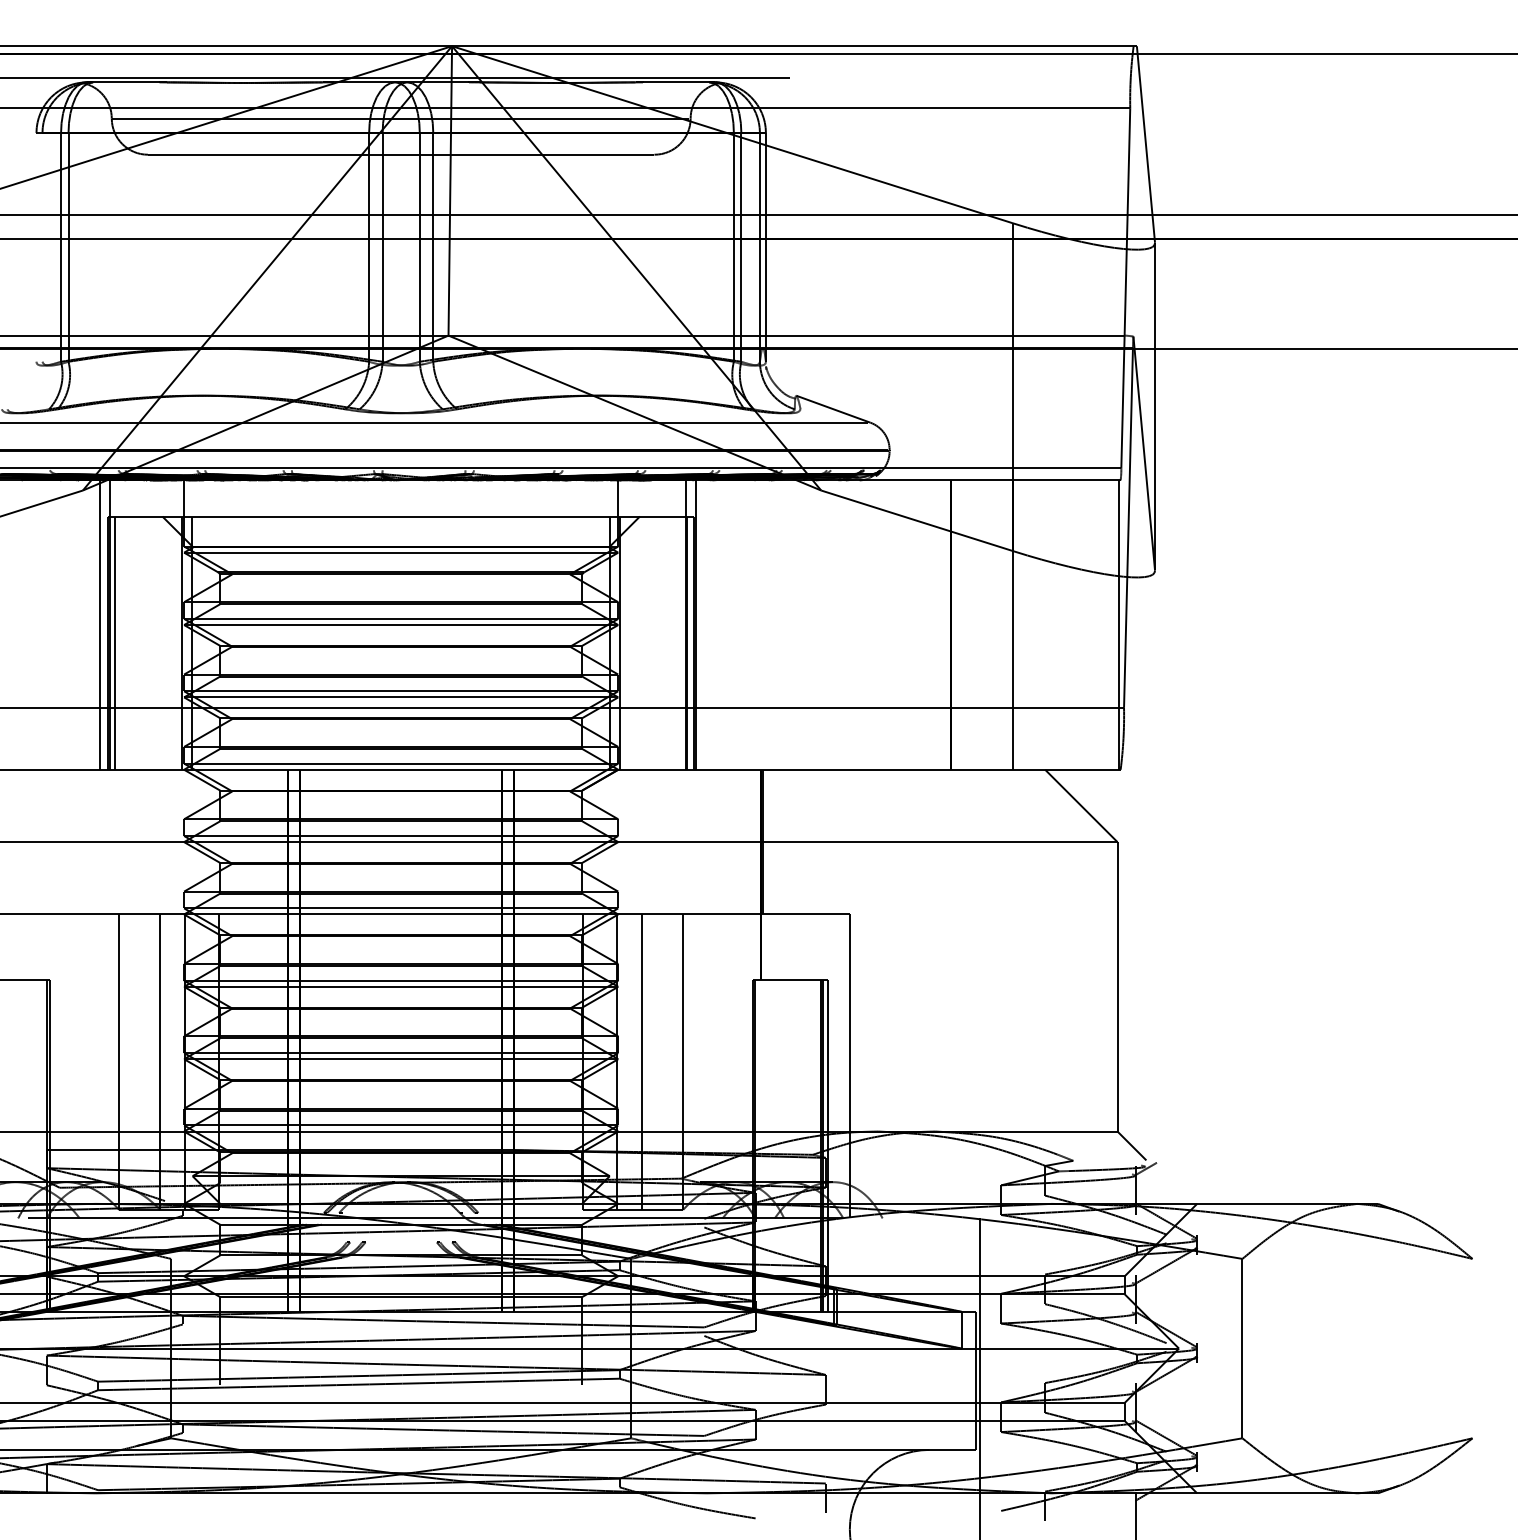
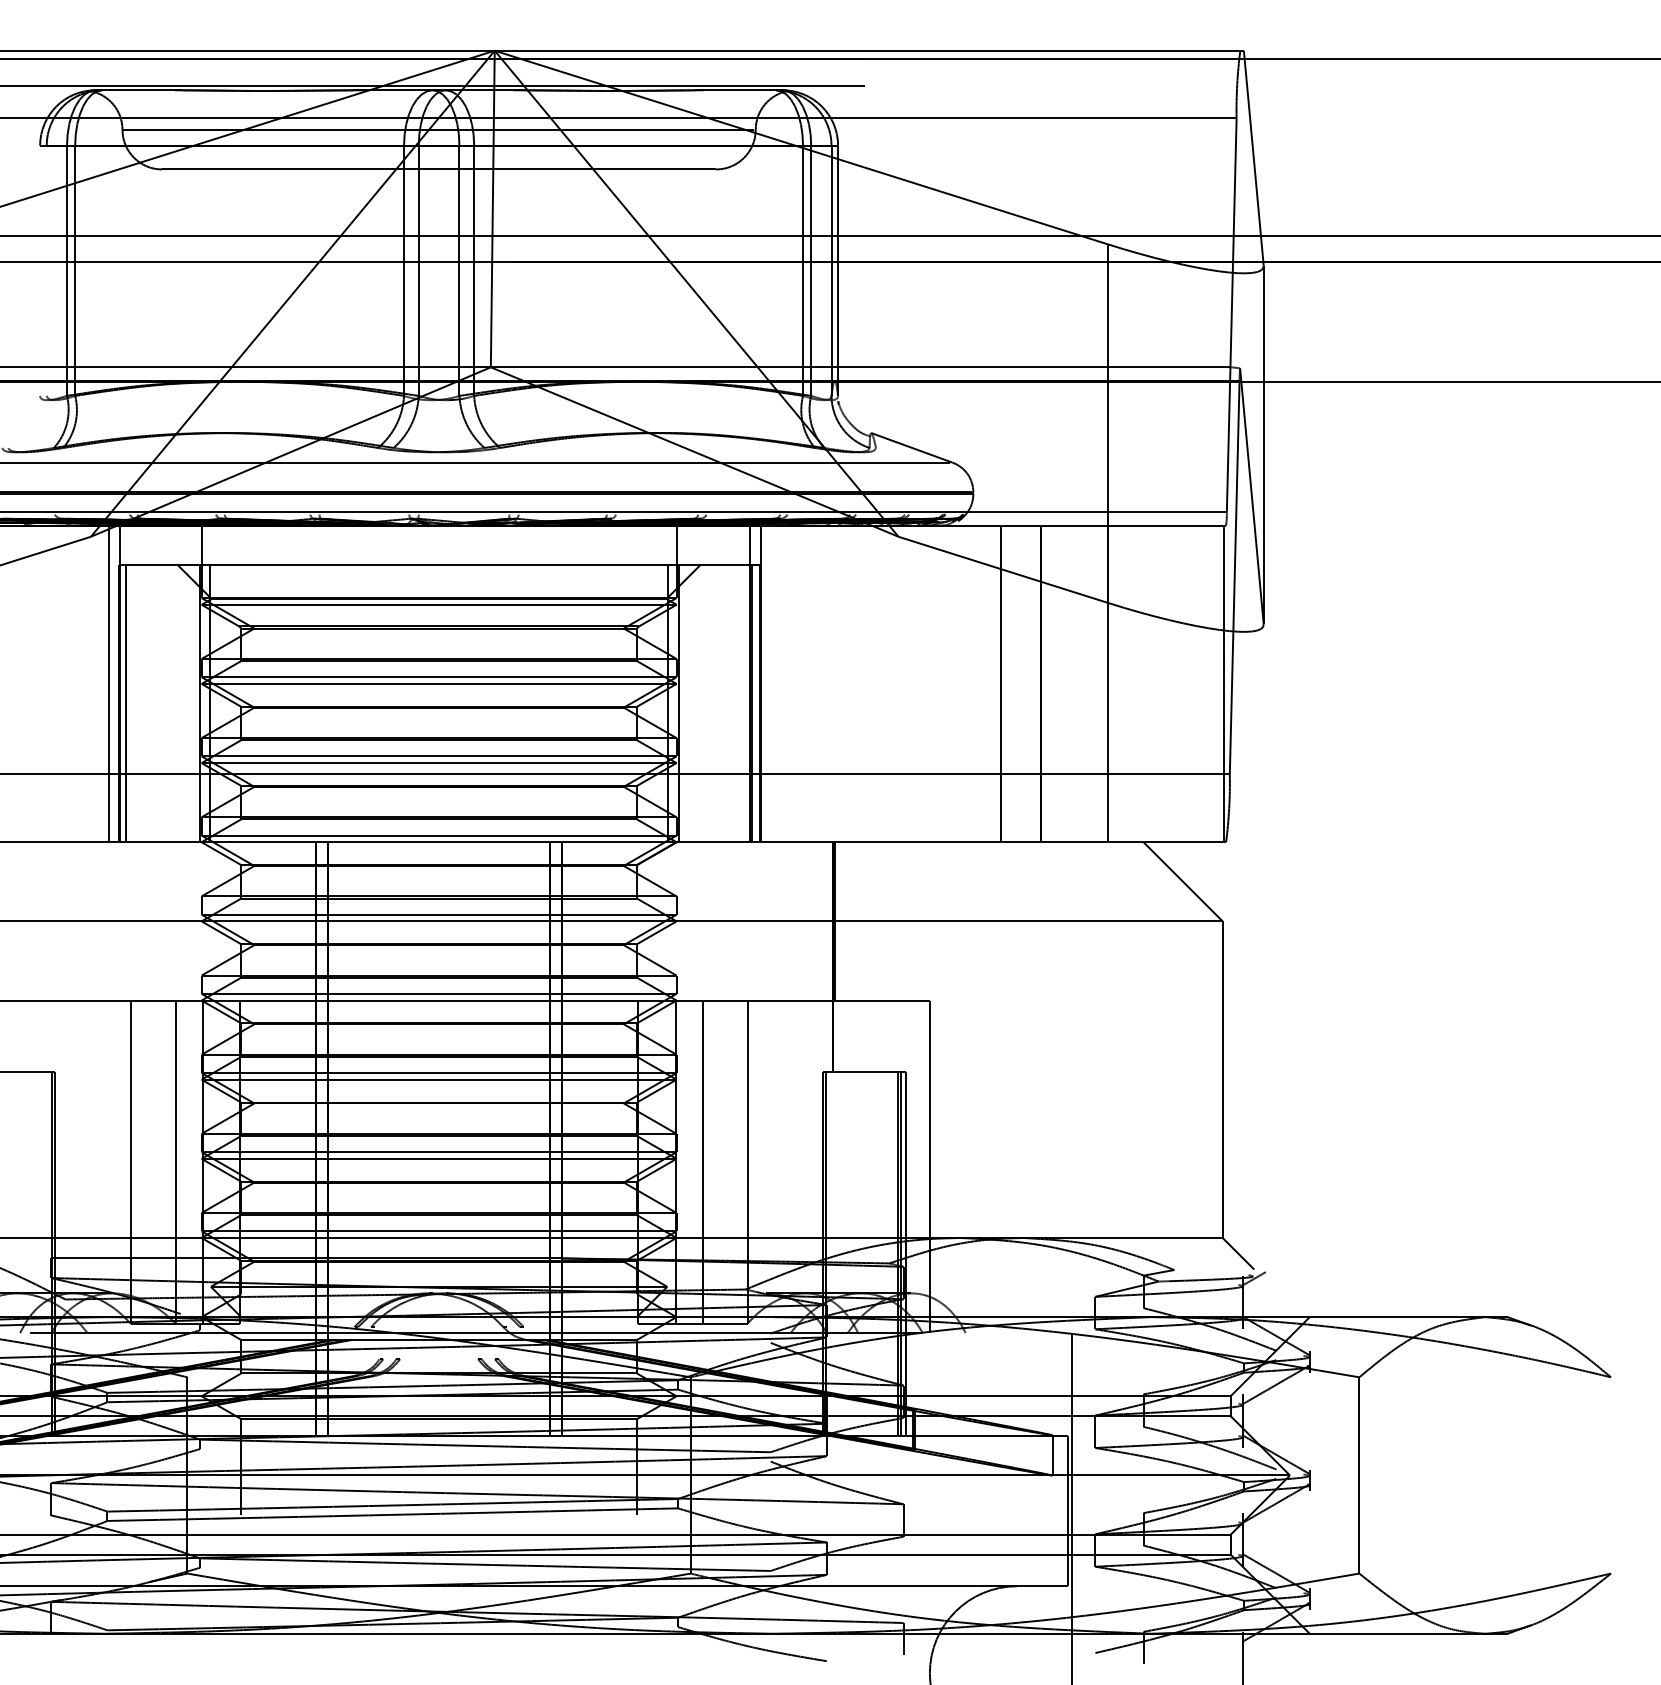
line: (914, 624) -> (1000, 683), added

